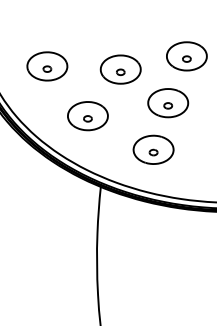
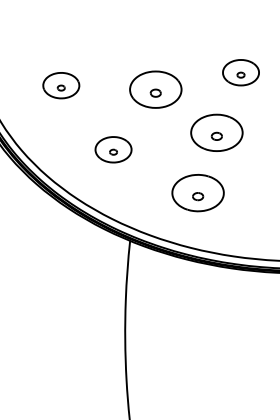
part: (186, 56) -> (240, 72), size x0.7
part: (47, 66) -> (61, 85), size x0.7
part: (87, 116) -> (112, 150), size x0.7

